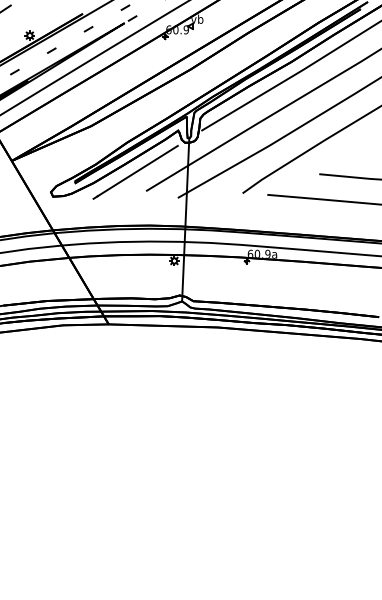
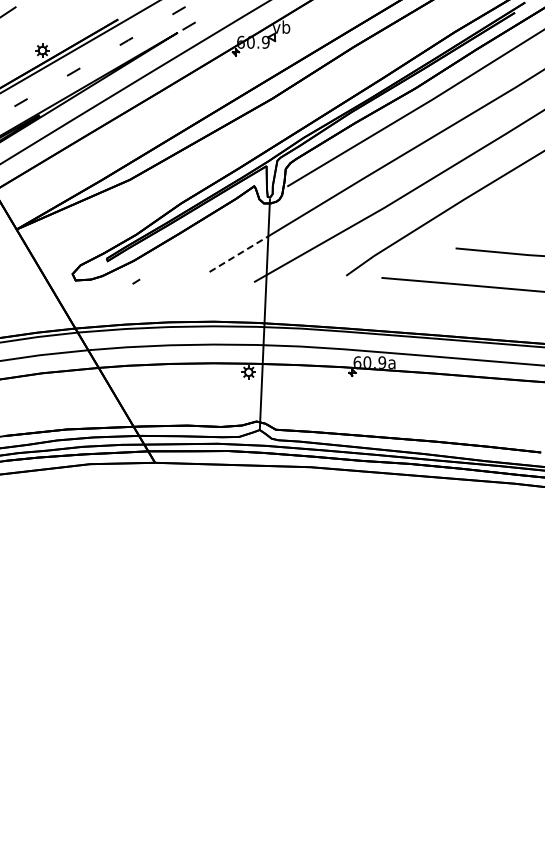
line: (137, 170) -> (196, 243), removed
line: (167, 177) -> (239, 253), solid -> dashed

